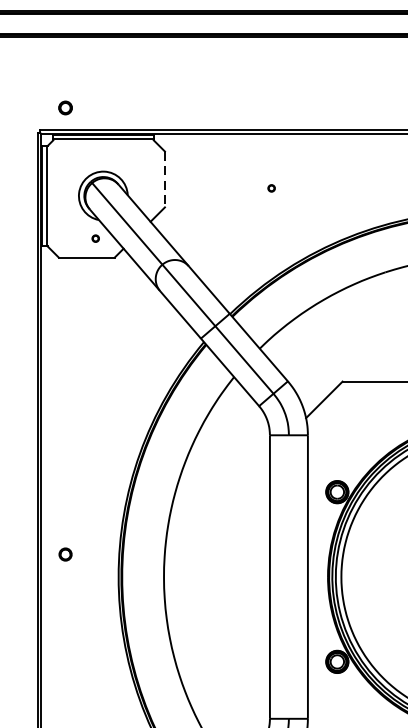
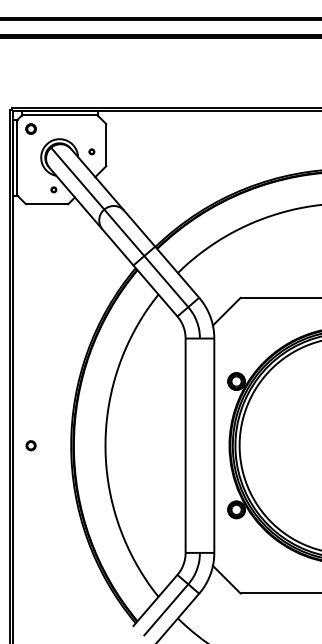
part: (64, 107) -> (30, 128), moved
line: (165, 179) -> (106, 145), dashed -> solid
part: (271, 187) -> (91, 151), moved
part: (64, 554) -> (30, 445), moved

